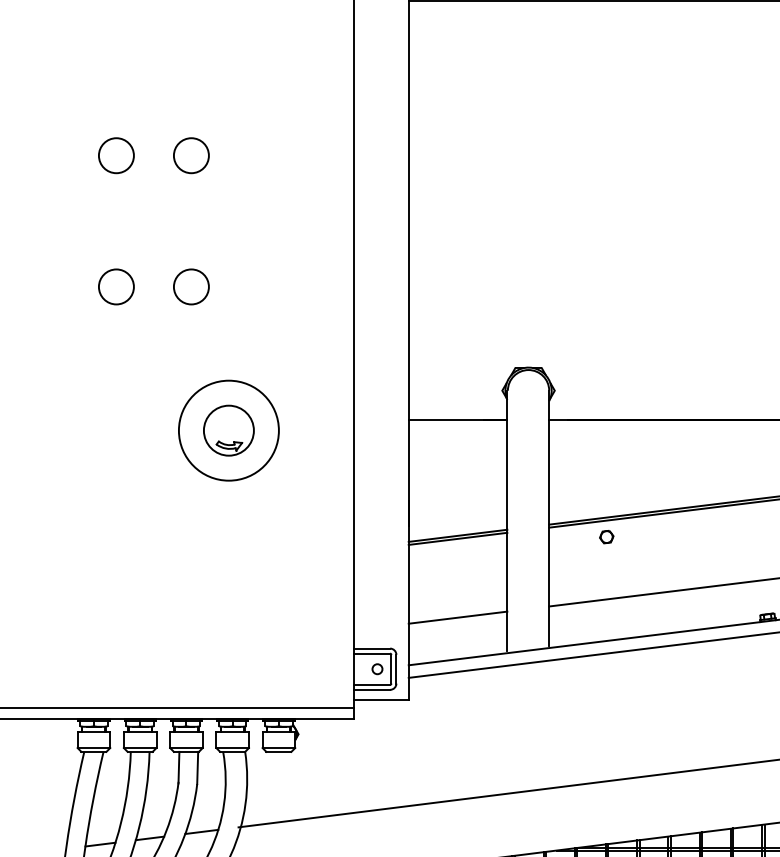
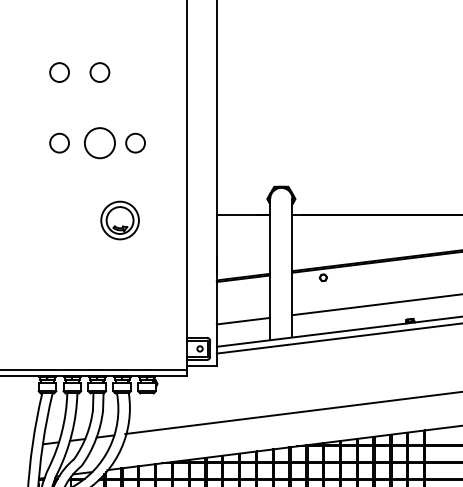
circle: (190, 285) -> (99, 142), size x1.6
circle: (257, 285) -> (135, 142), added
circle: (229, 430) -> (120, 220), size x0.7

